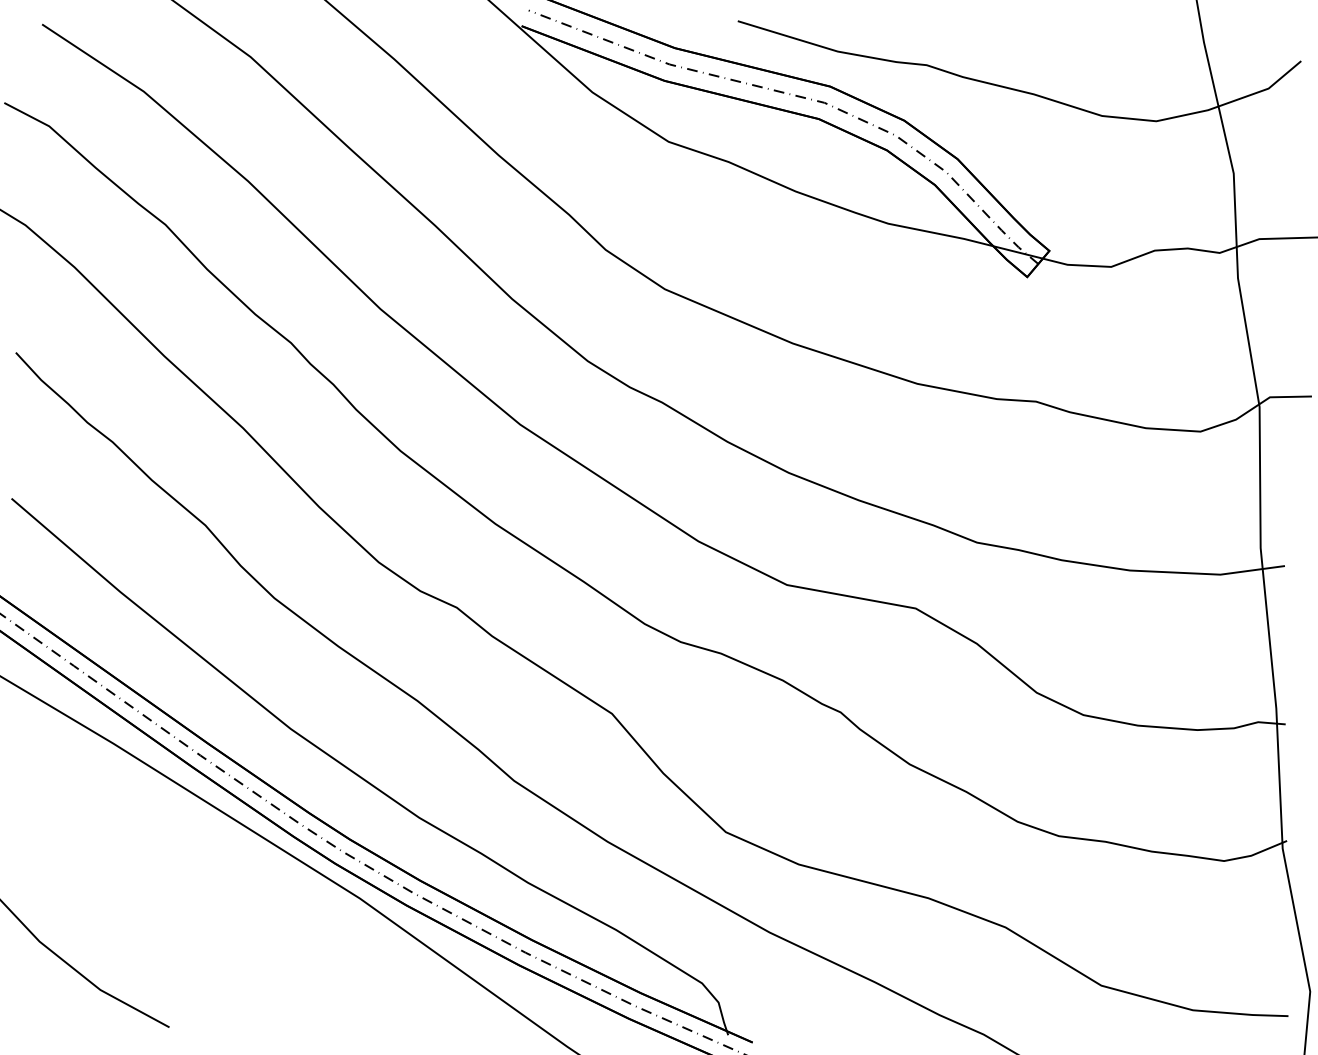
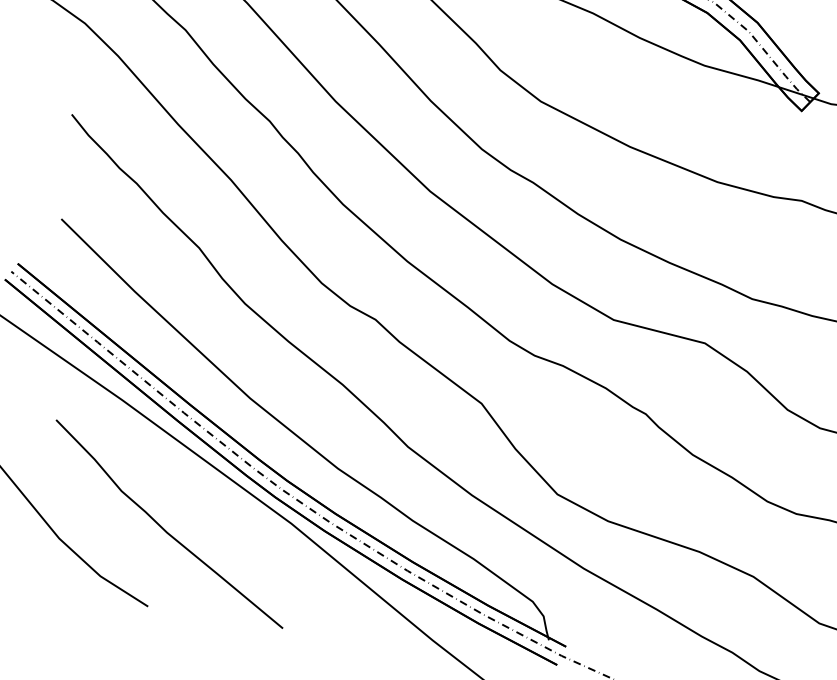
curve: (183, 917) -> (163, 528), added

